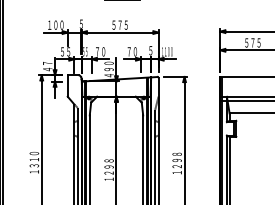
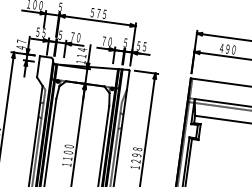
text: (252, 42) -> (227, 48), ５７５ -> ４９０
text: (85, 51) -> (60, 34), ５５ -> ５
text: (167, 51) -> (142, 46), １１００ -> ５５
text: (108, 69) -> (81, 55), ４９０ -> １１４
text: (108, 166) -> (67, 151), １２９８ -> １１００

